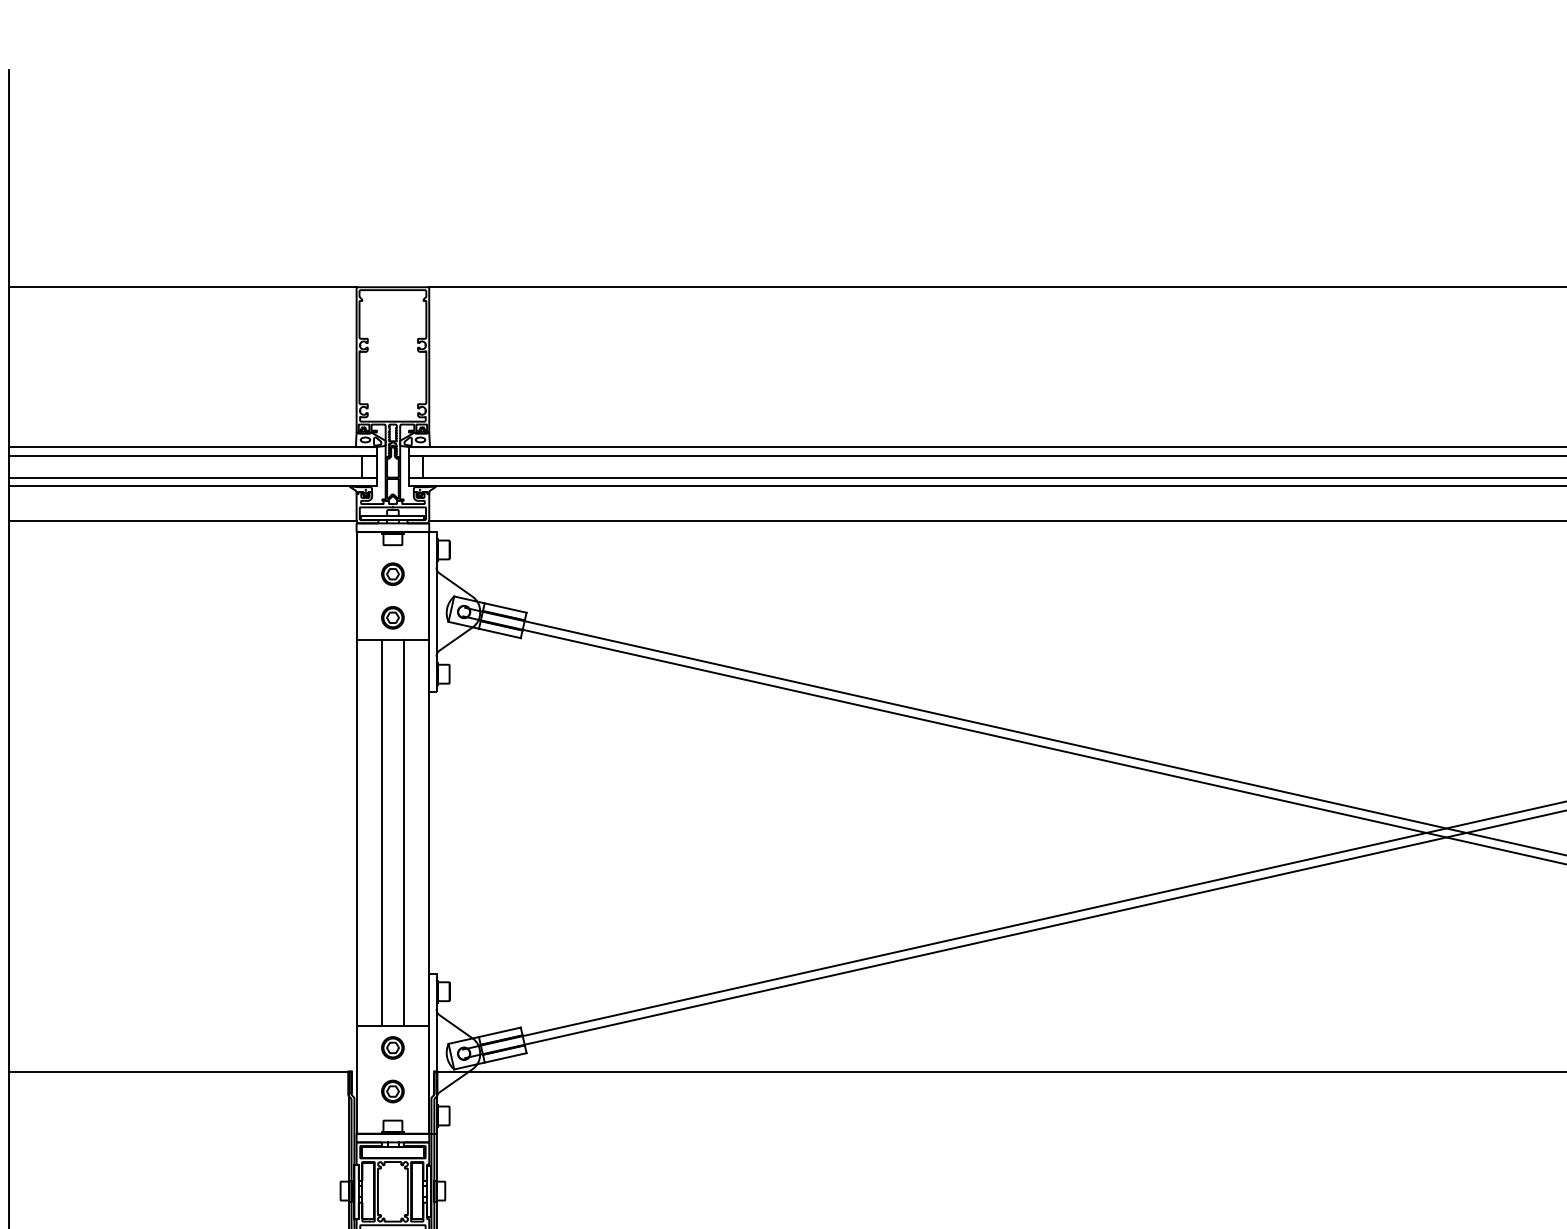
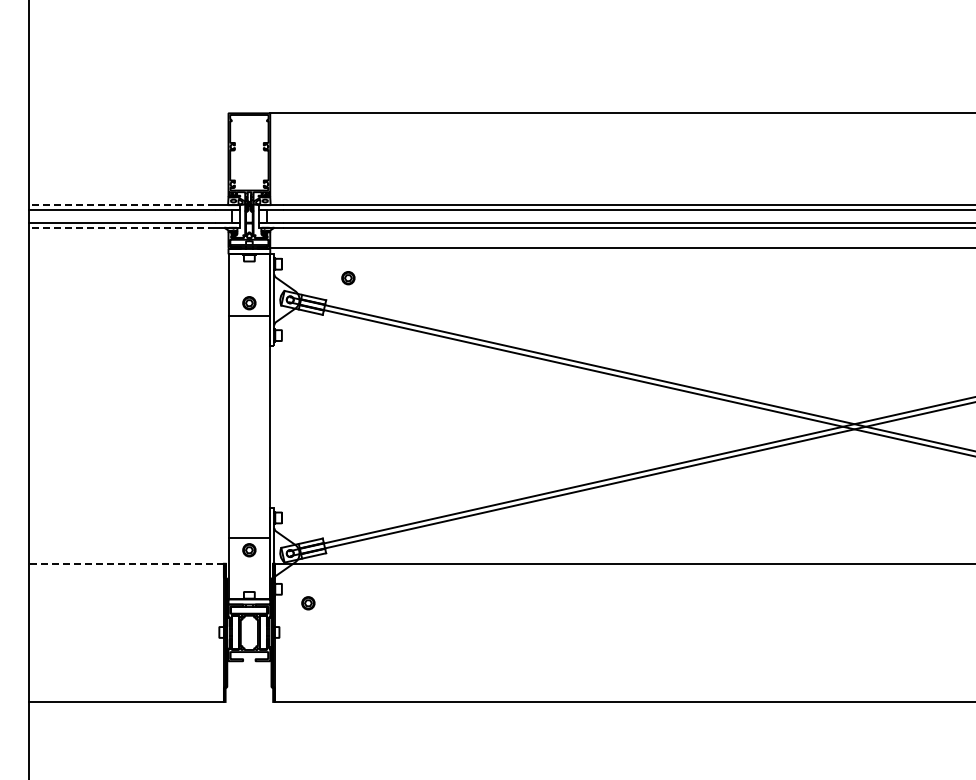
line: (182, 287) -> (128, 113), removed
line: (170, 447) -> (121, 205), solid -> dashed
line: (170, 486) -> (121, 227), solid -> dashed
line: (182, 520) -> (128, 247), removed
part: (393, 574) -> (348, 278), moved
line: (382, 832) -> (243, 426), removed
line: (403, 832) -> (255, 426), removed
line: (178, 1072) -> (126, 564), solid -> dashed
part: (393, 1091) -> (308, 603), moved

